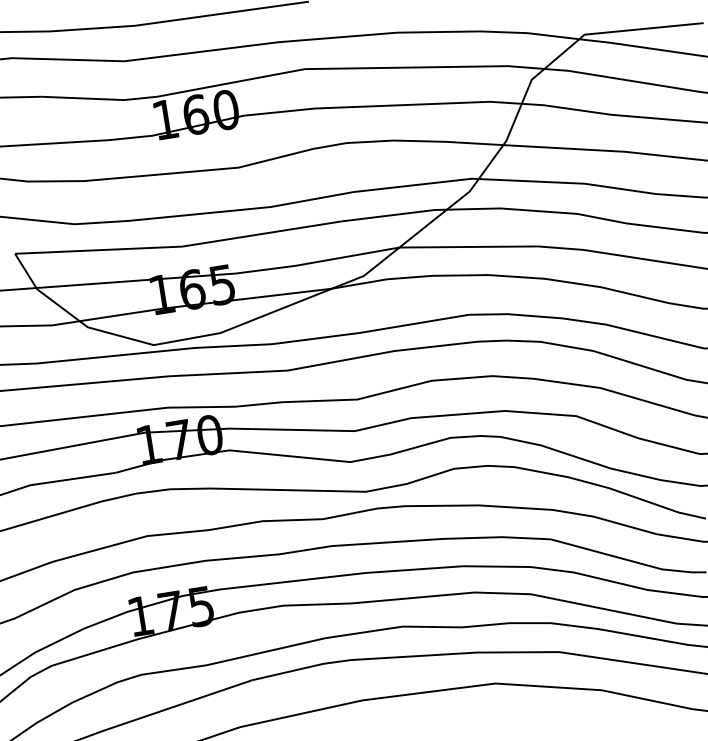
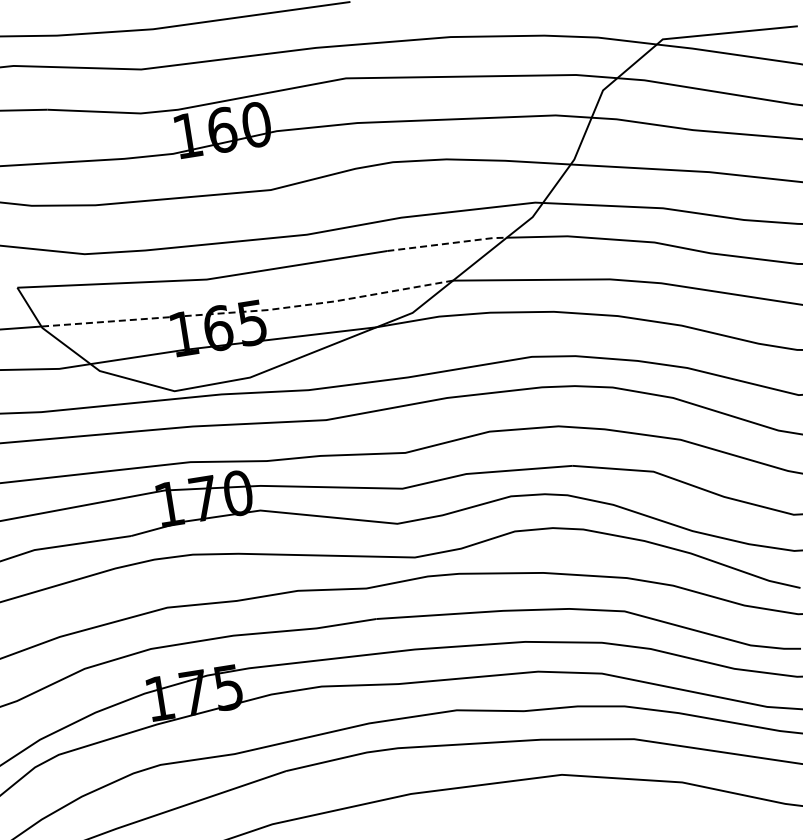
line: (394, 214) -> (447, 243), solid -> dashed
line: (219, 274) -> (249, 311), solid -> dashed

